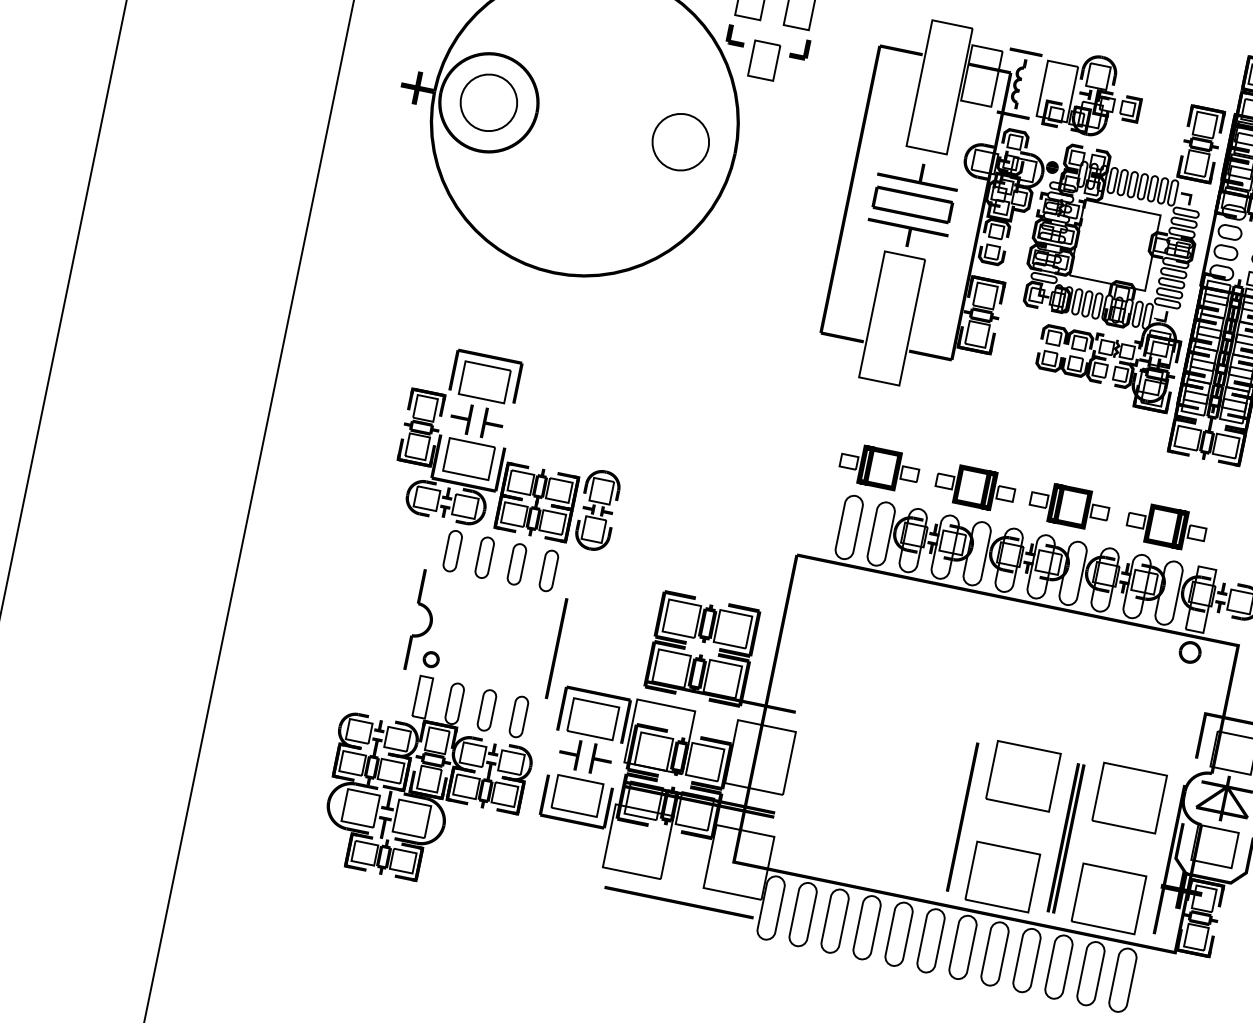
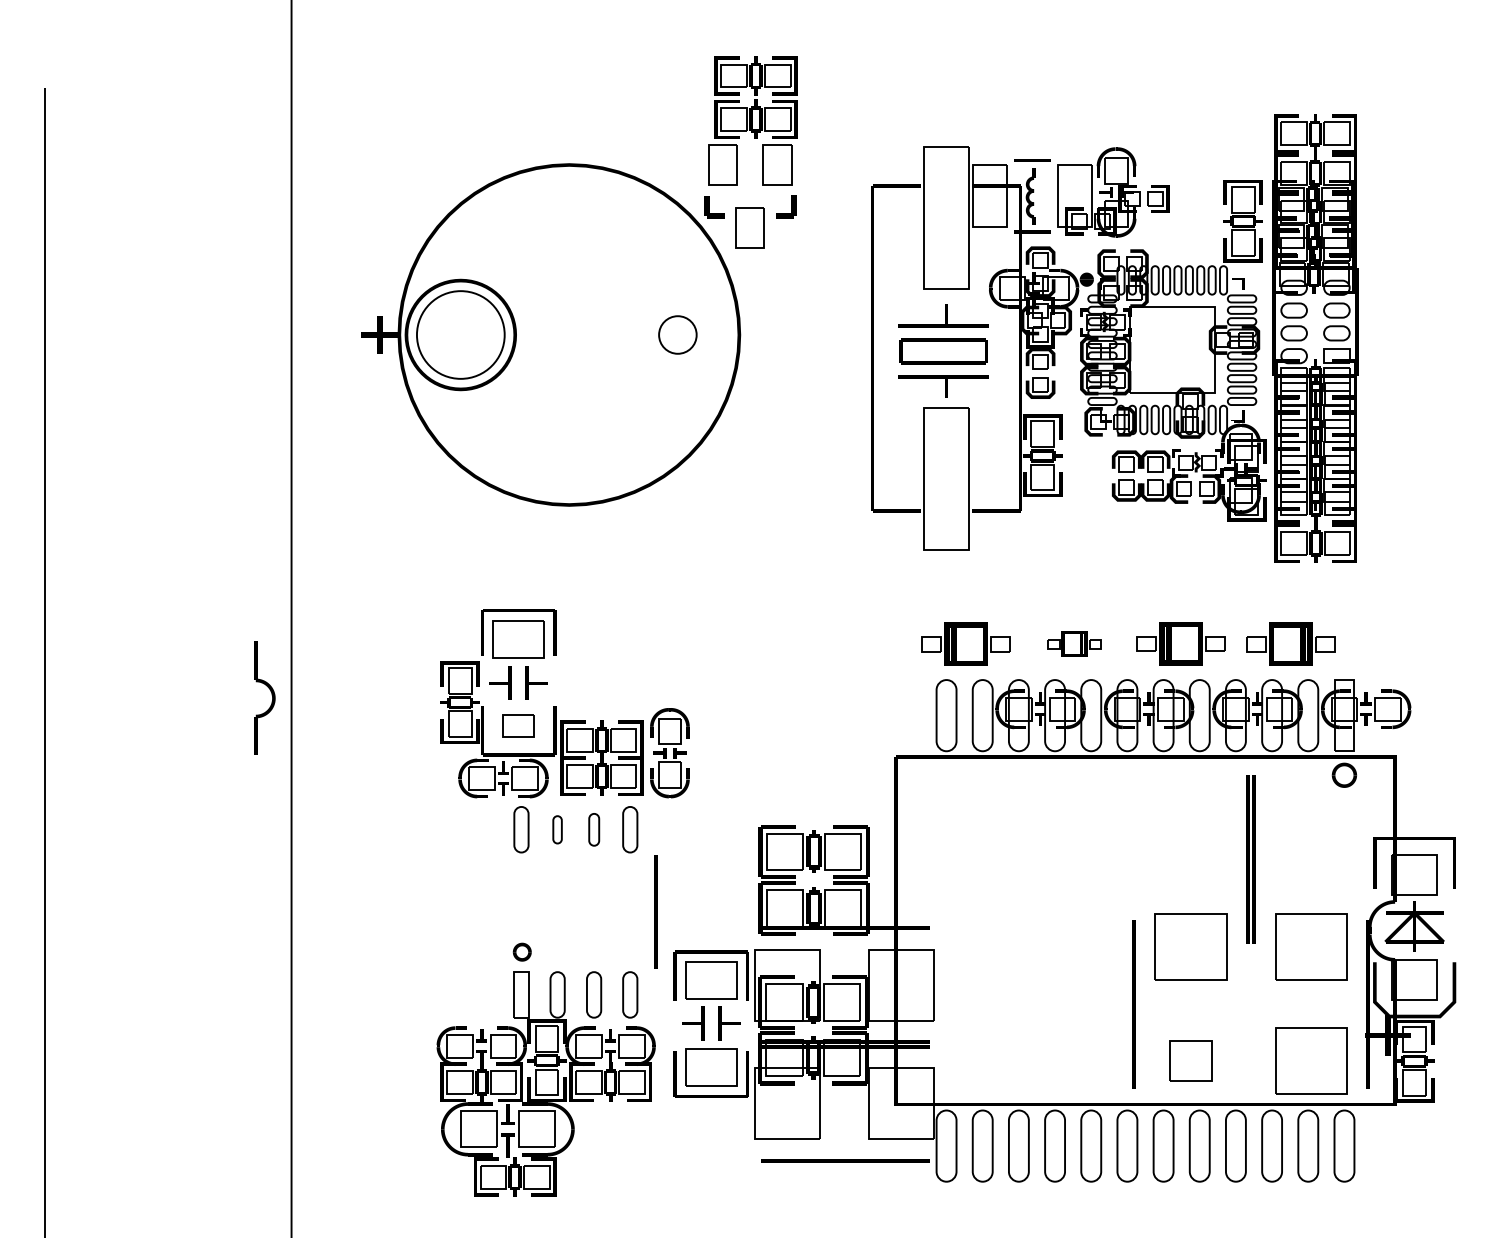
circle: (488, 102) -> (460, 334), size x1.4
circle: (680, 141) -> (677, 334), size x0.6
part: (468, 459) -> (518, 726), size x0.6
part: (975, 486) -> (1074, 643), size x0.6
part: (484, 557) -> (557, 829), size x0.6
part: (517, 564) -> (594, 829), size x0.7
part: (429, 619) -> (271, 695), moved
part: (1065, 838) -> (1250, 859), moved
part: (1002, 876) -> (1190, 1060), size x0.6

